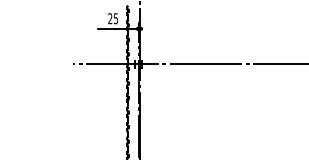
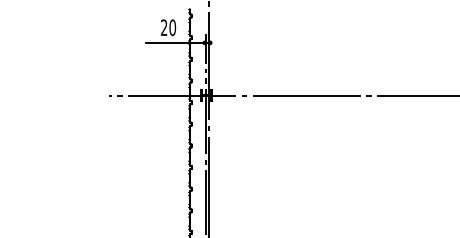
text: (115, 18) -> (171, 27), 25 -> 20

